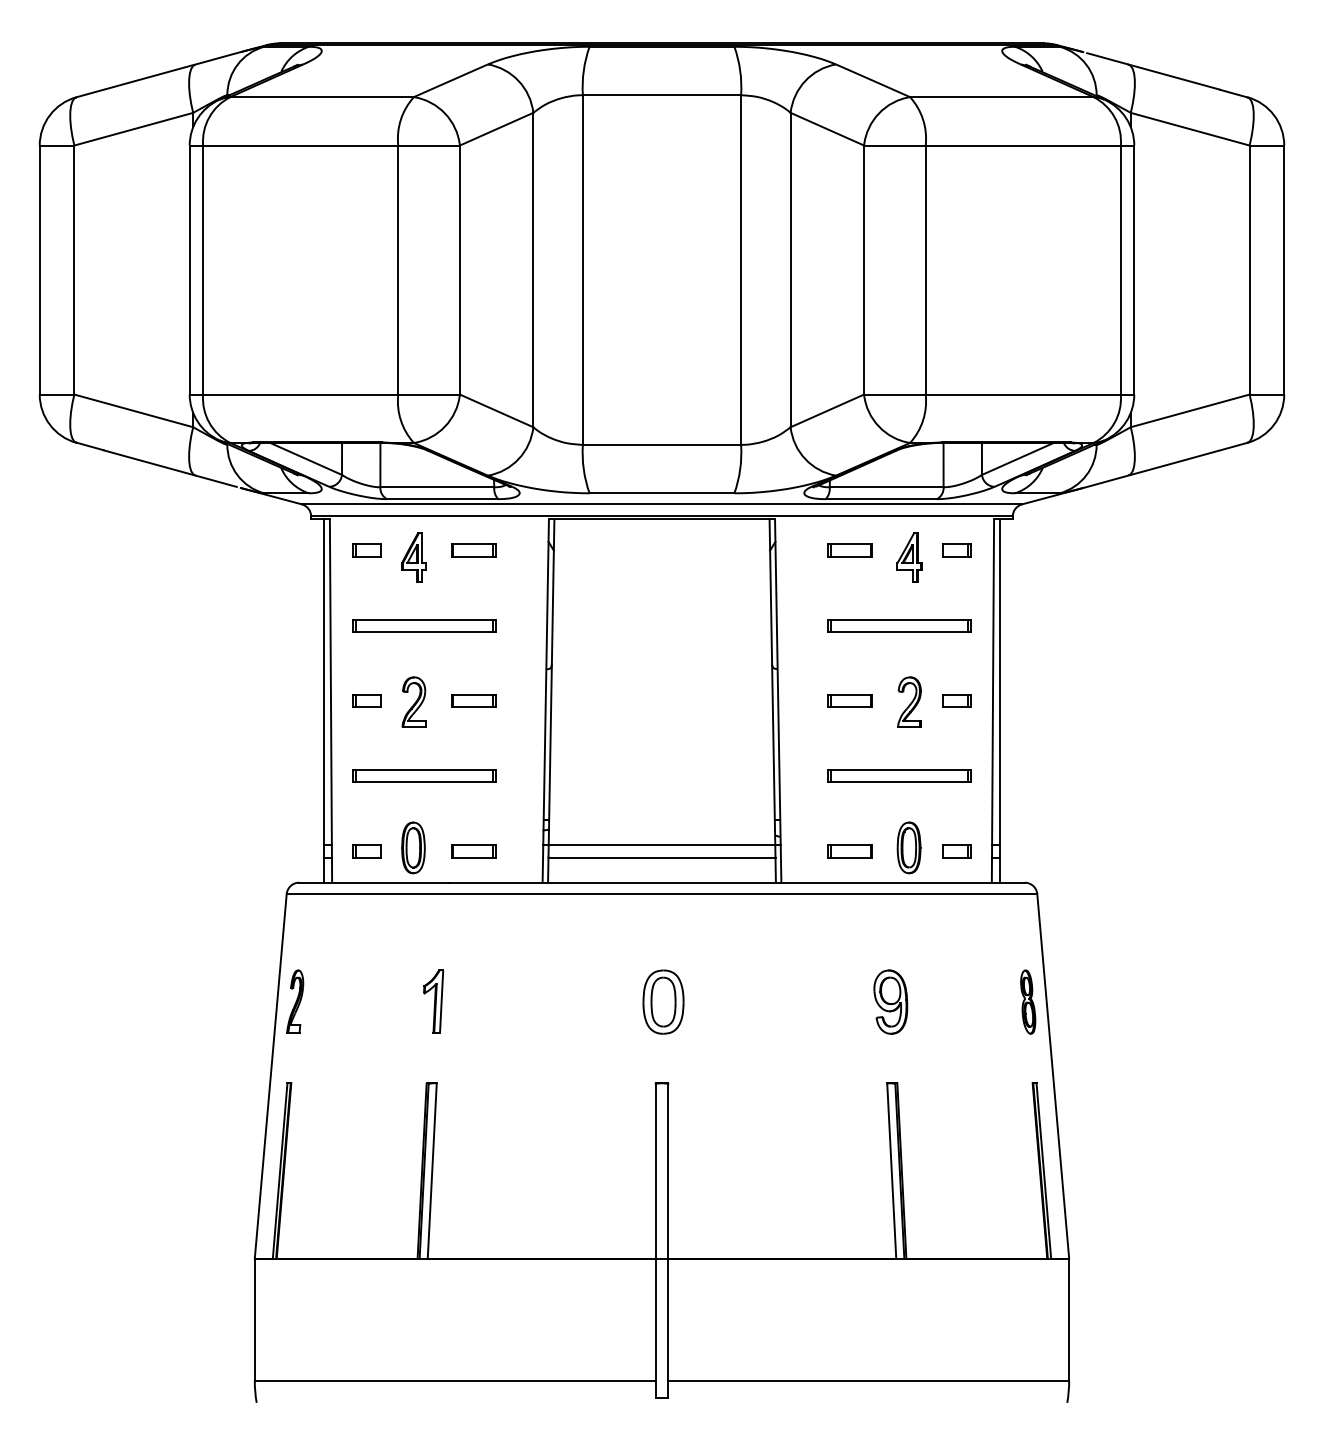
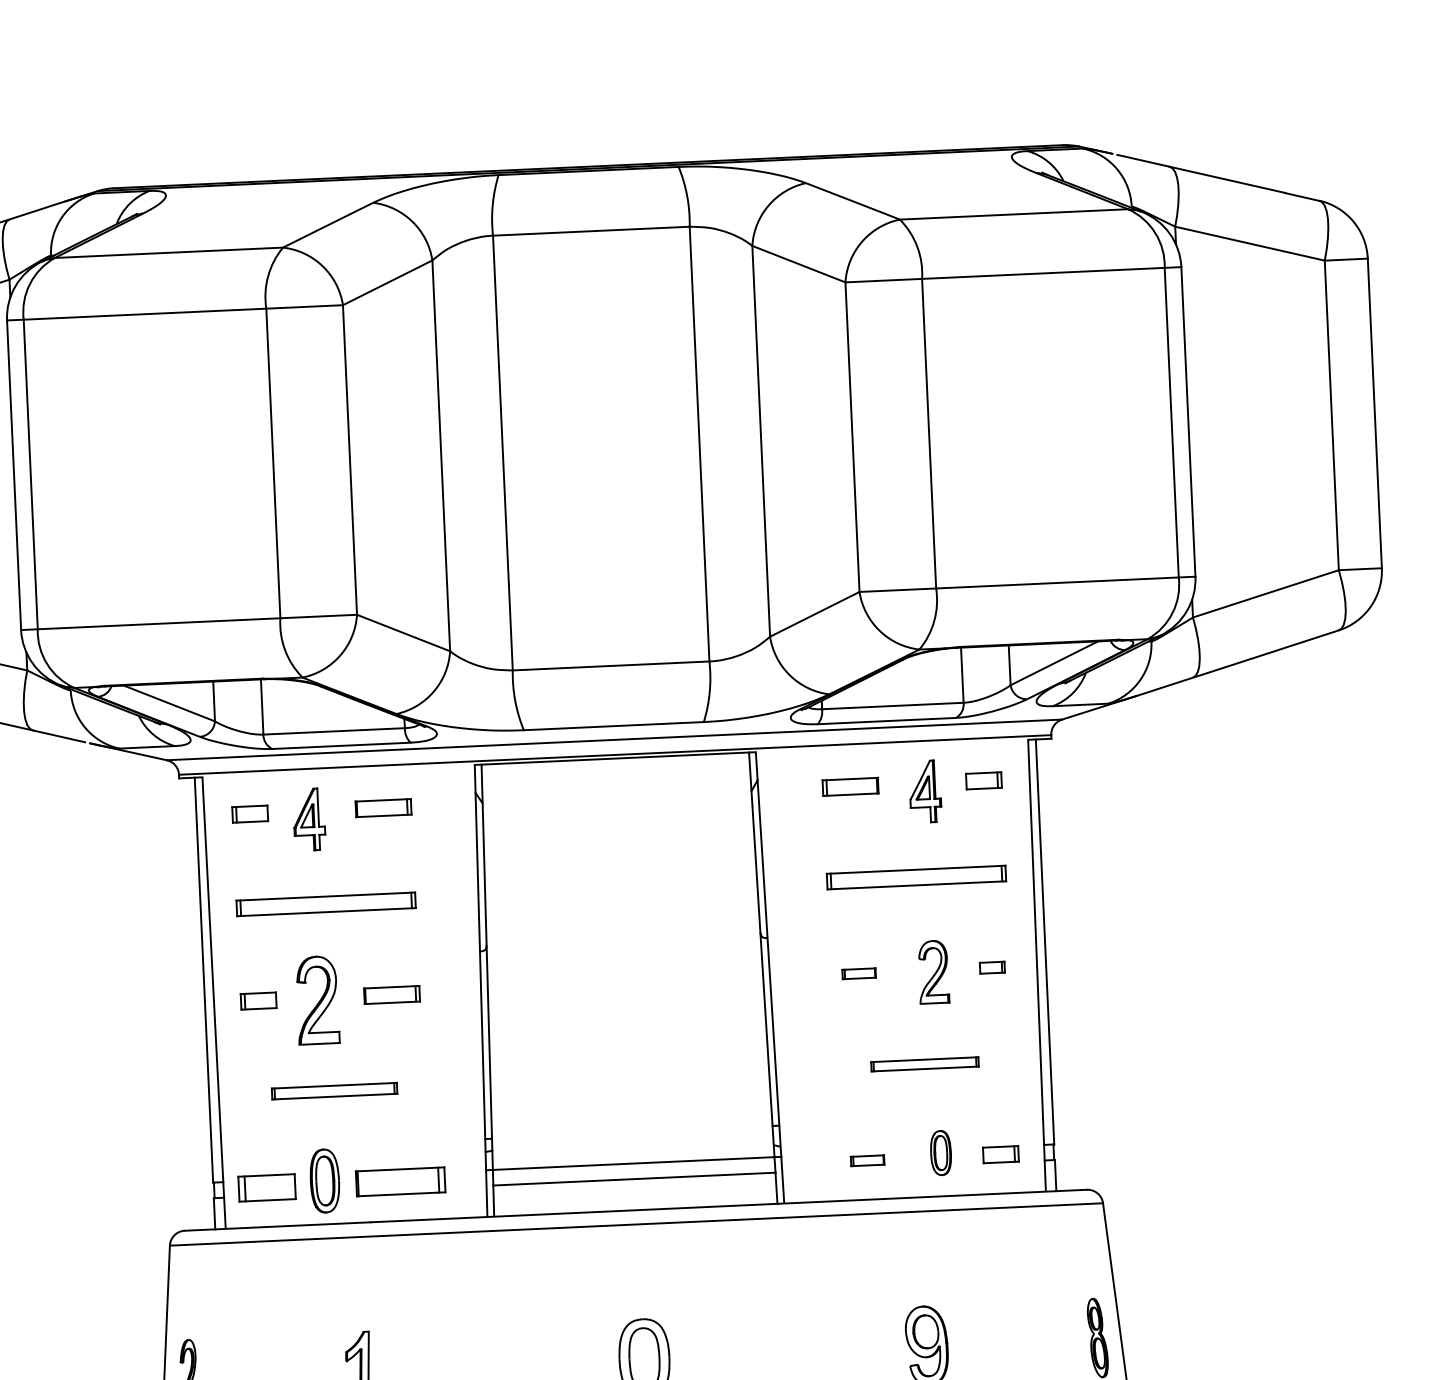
part: (849, 700) -> (858, 973), size x0.6
part: (956, 700) -> (991, 967), size x0.7
part: (413, 701) -> (316, 998), size x1.4
part: (424, 775) -> (334, 1090), size x0.7
part: (899, 775) -> (925, 1063), size x0.6
part: (908, 847) -> (940, 1152), size x0.7
part: (366, 851) -> (266, 1188), size x1.6
part: (473, 851) -> (399, 1182), size x1.6
part: (849, 851) -> (867, 1160), size x0.6

